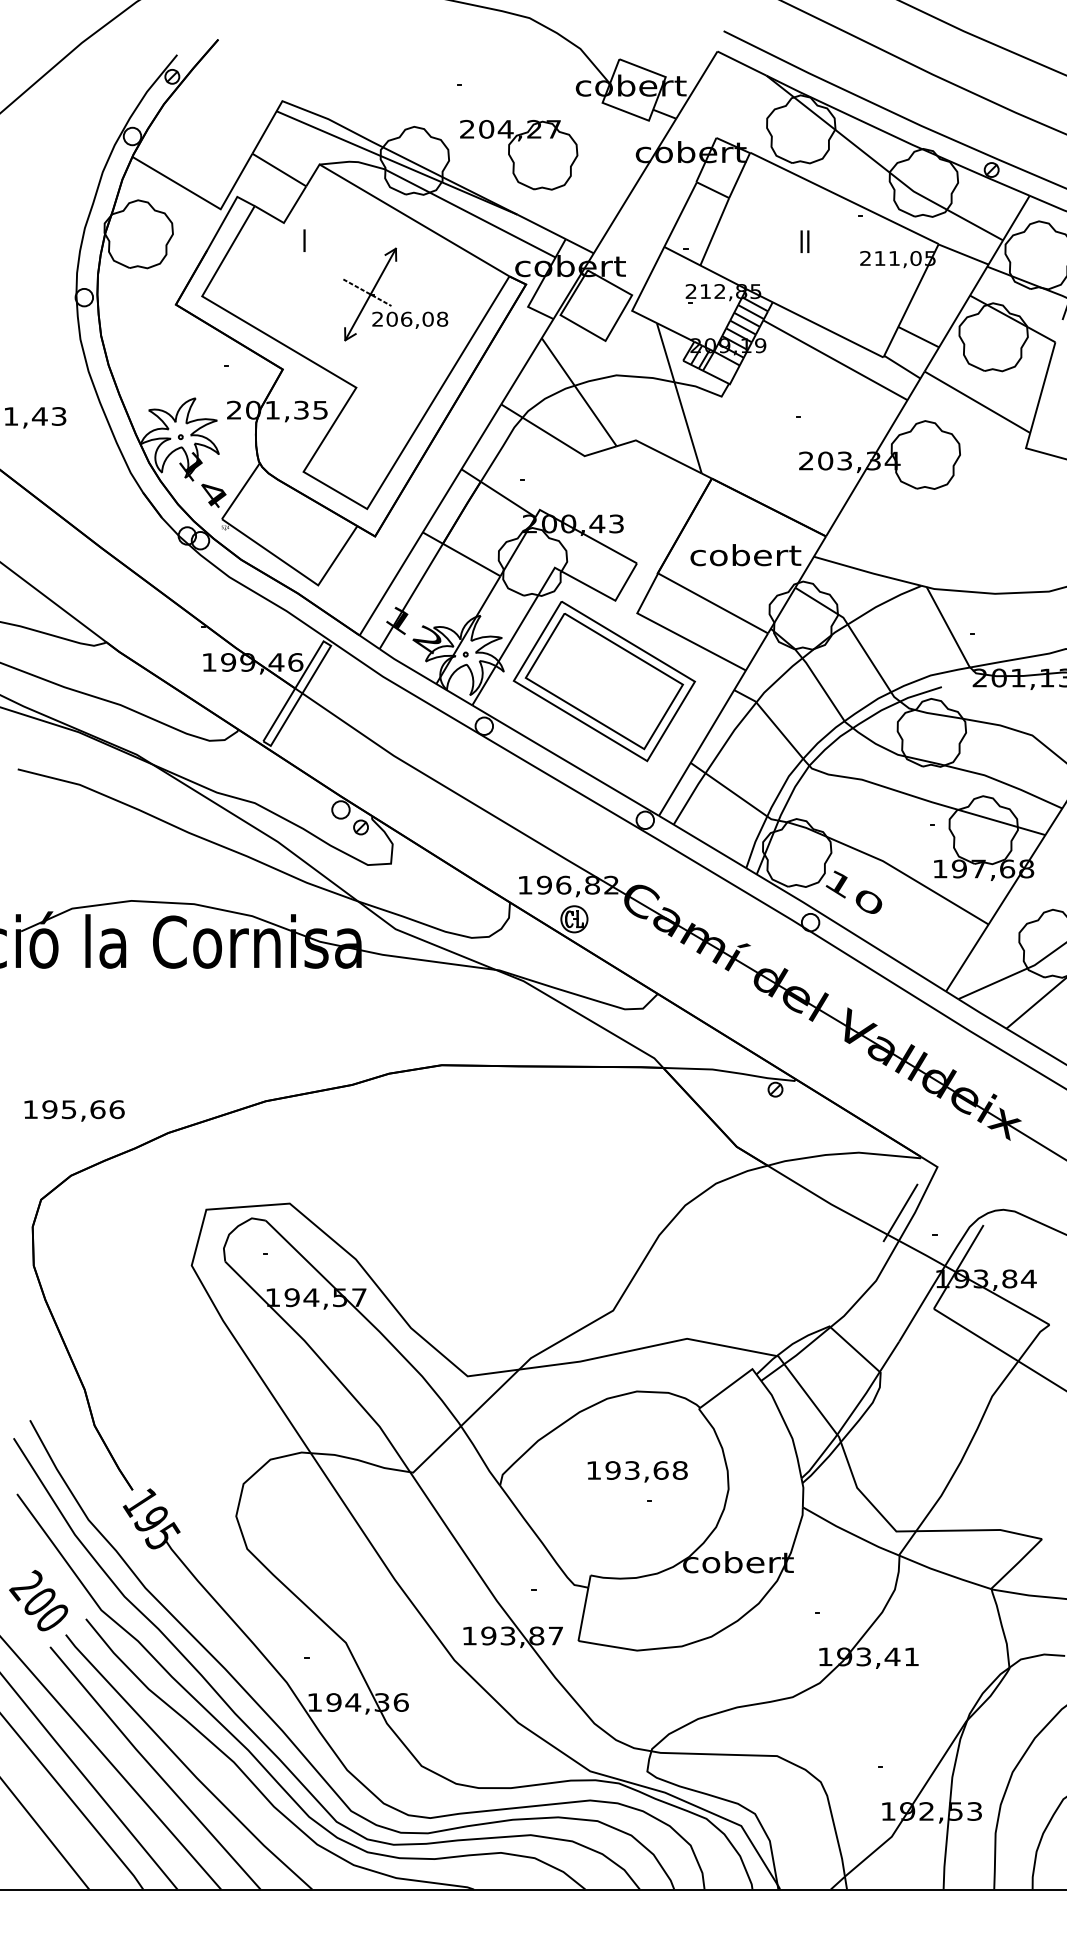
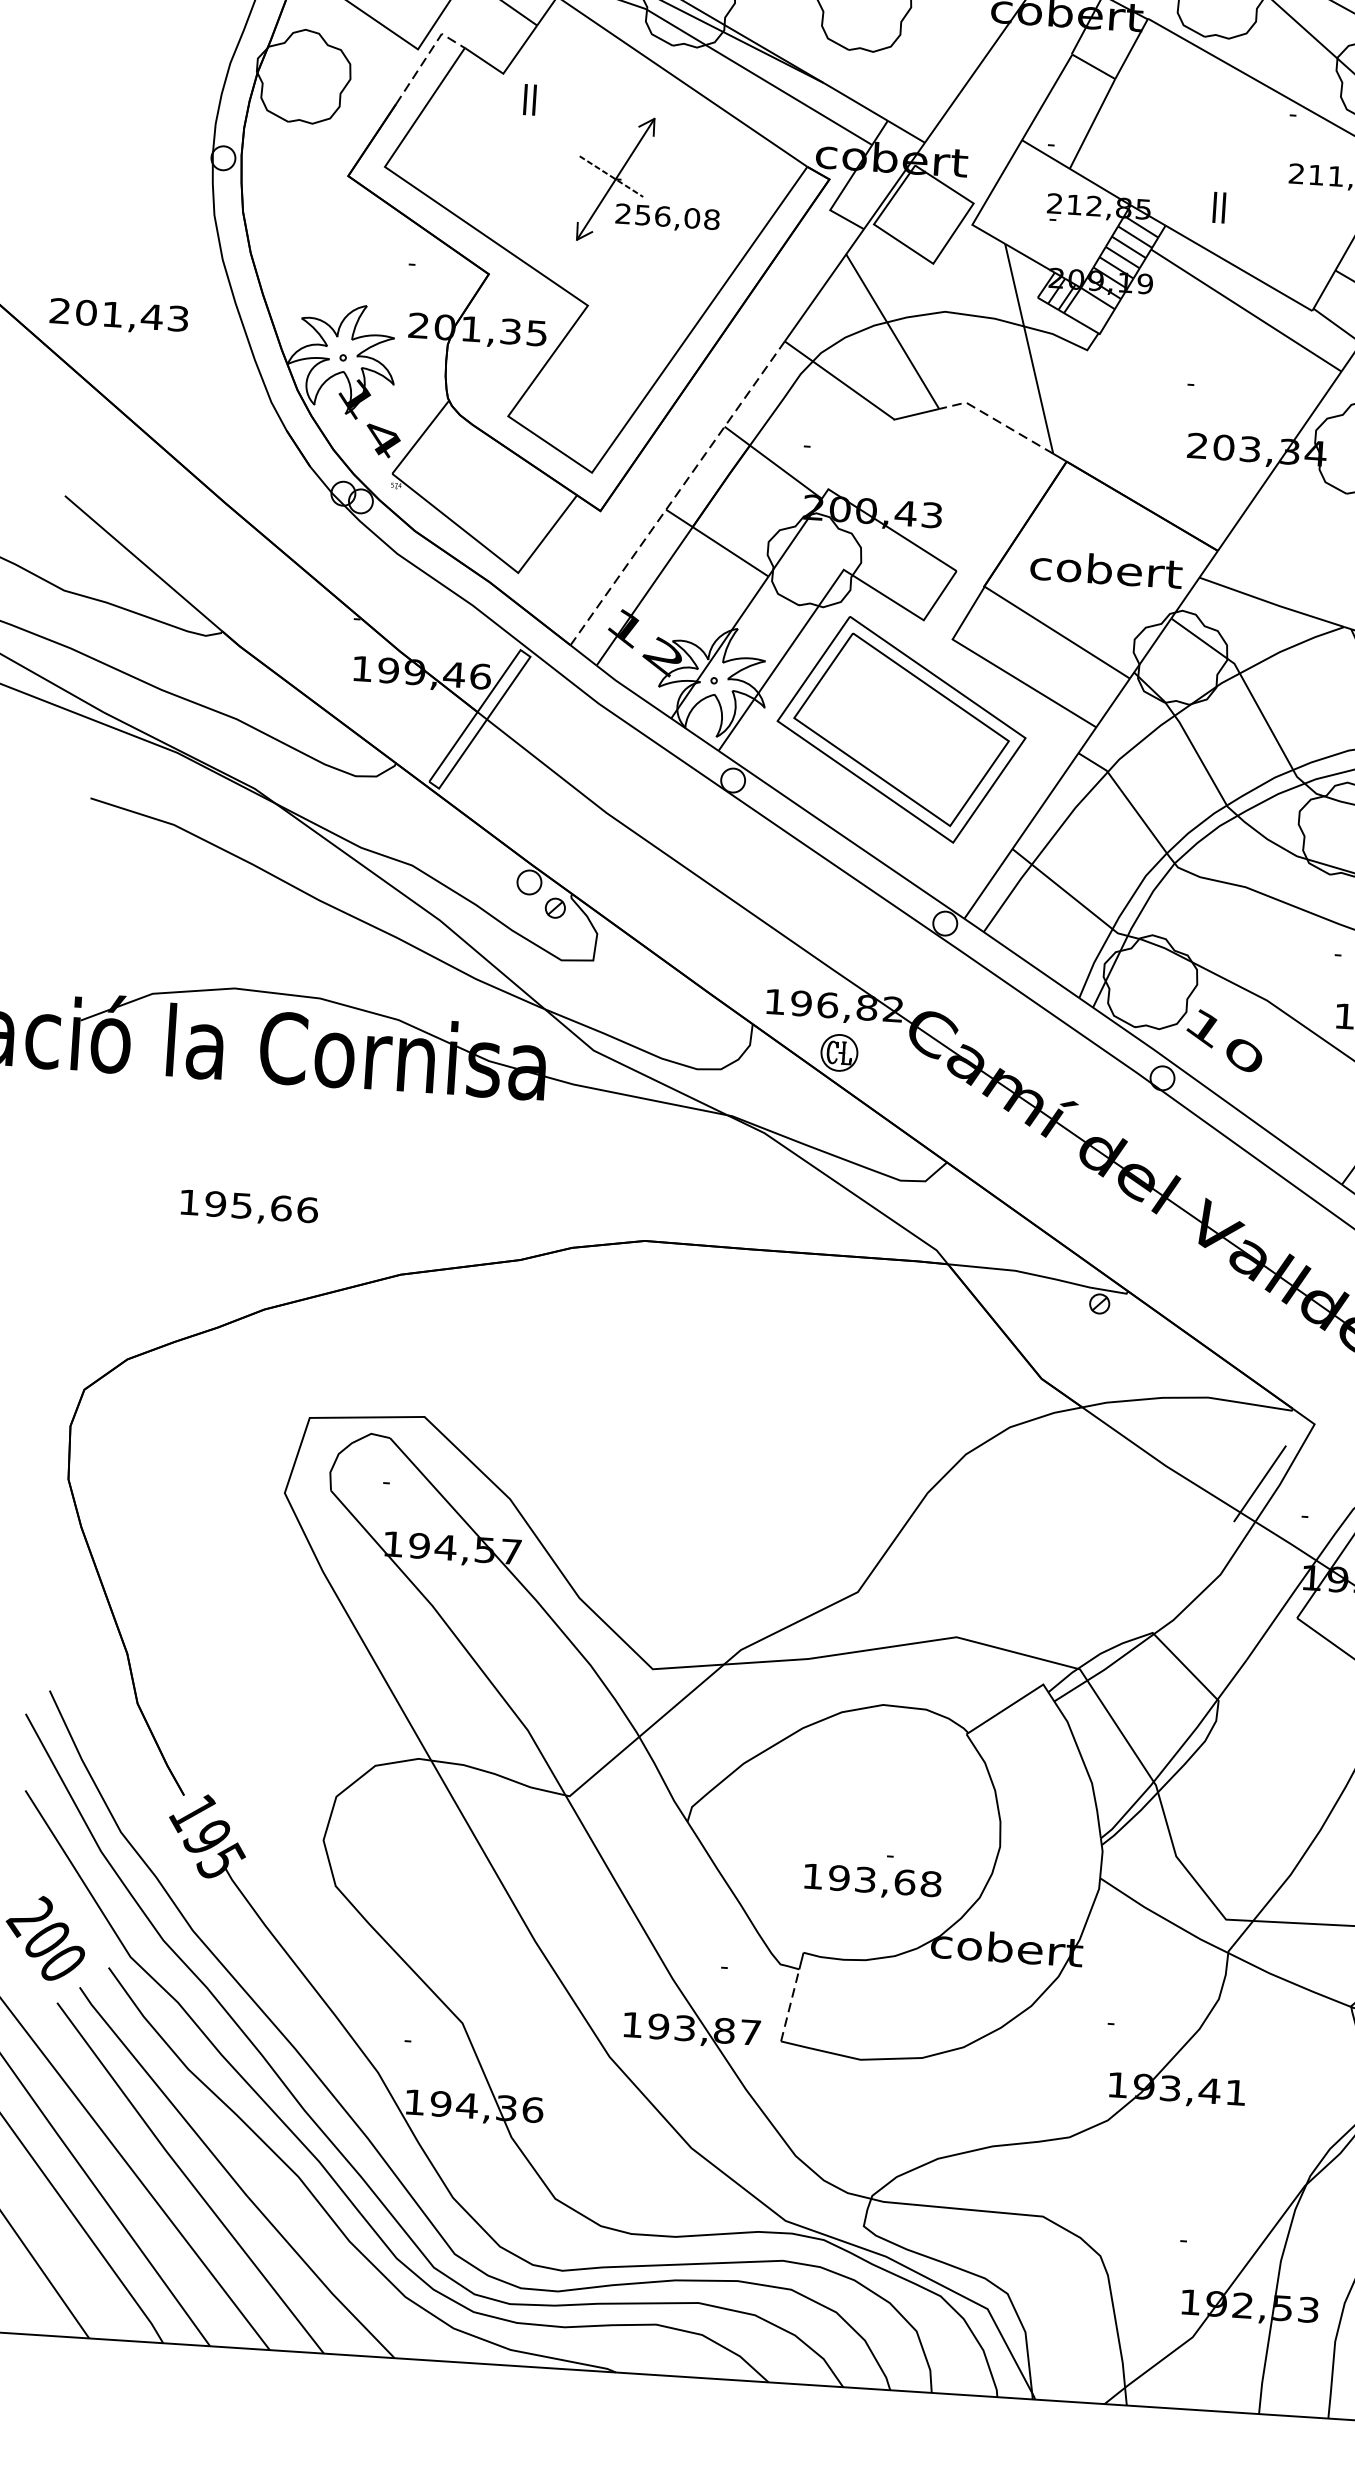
line: (227, 214) -> (426, 57), solid -> dashed
text: (304, 240) -> (529, 99), I -> II
text: (804, 241) -> (1218, 207), moved
text: (391, 318) -> (642, 214), 206,08 -> 256,08
line: (659, 452) -> (997, 421), solid -> dashed
line: (430, 519) -> (677, 492), solid -> dashed
text: (74, 1110) -> (249, 1207), moved
text: (637, 1471) -> (872, 1881), moved
line: (583, 1613) -> (790, 2004), solid -> dashed

